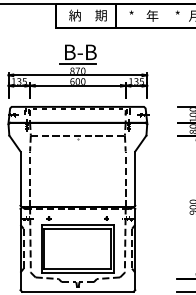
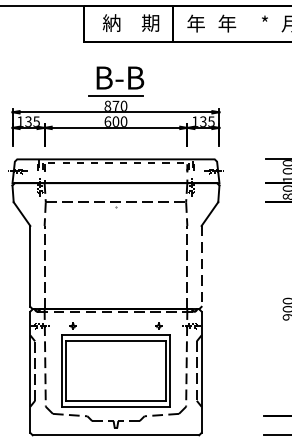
text: (131, 15) -> (195, 23), * -> 年
line: (135, 179) -> (201, 267), solid -> dashed

